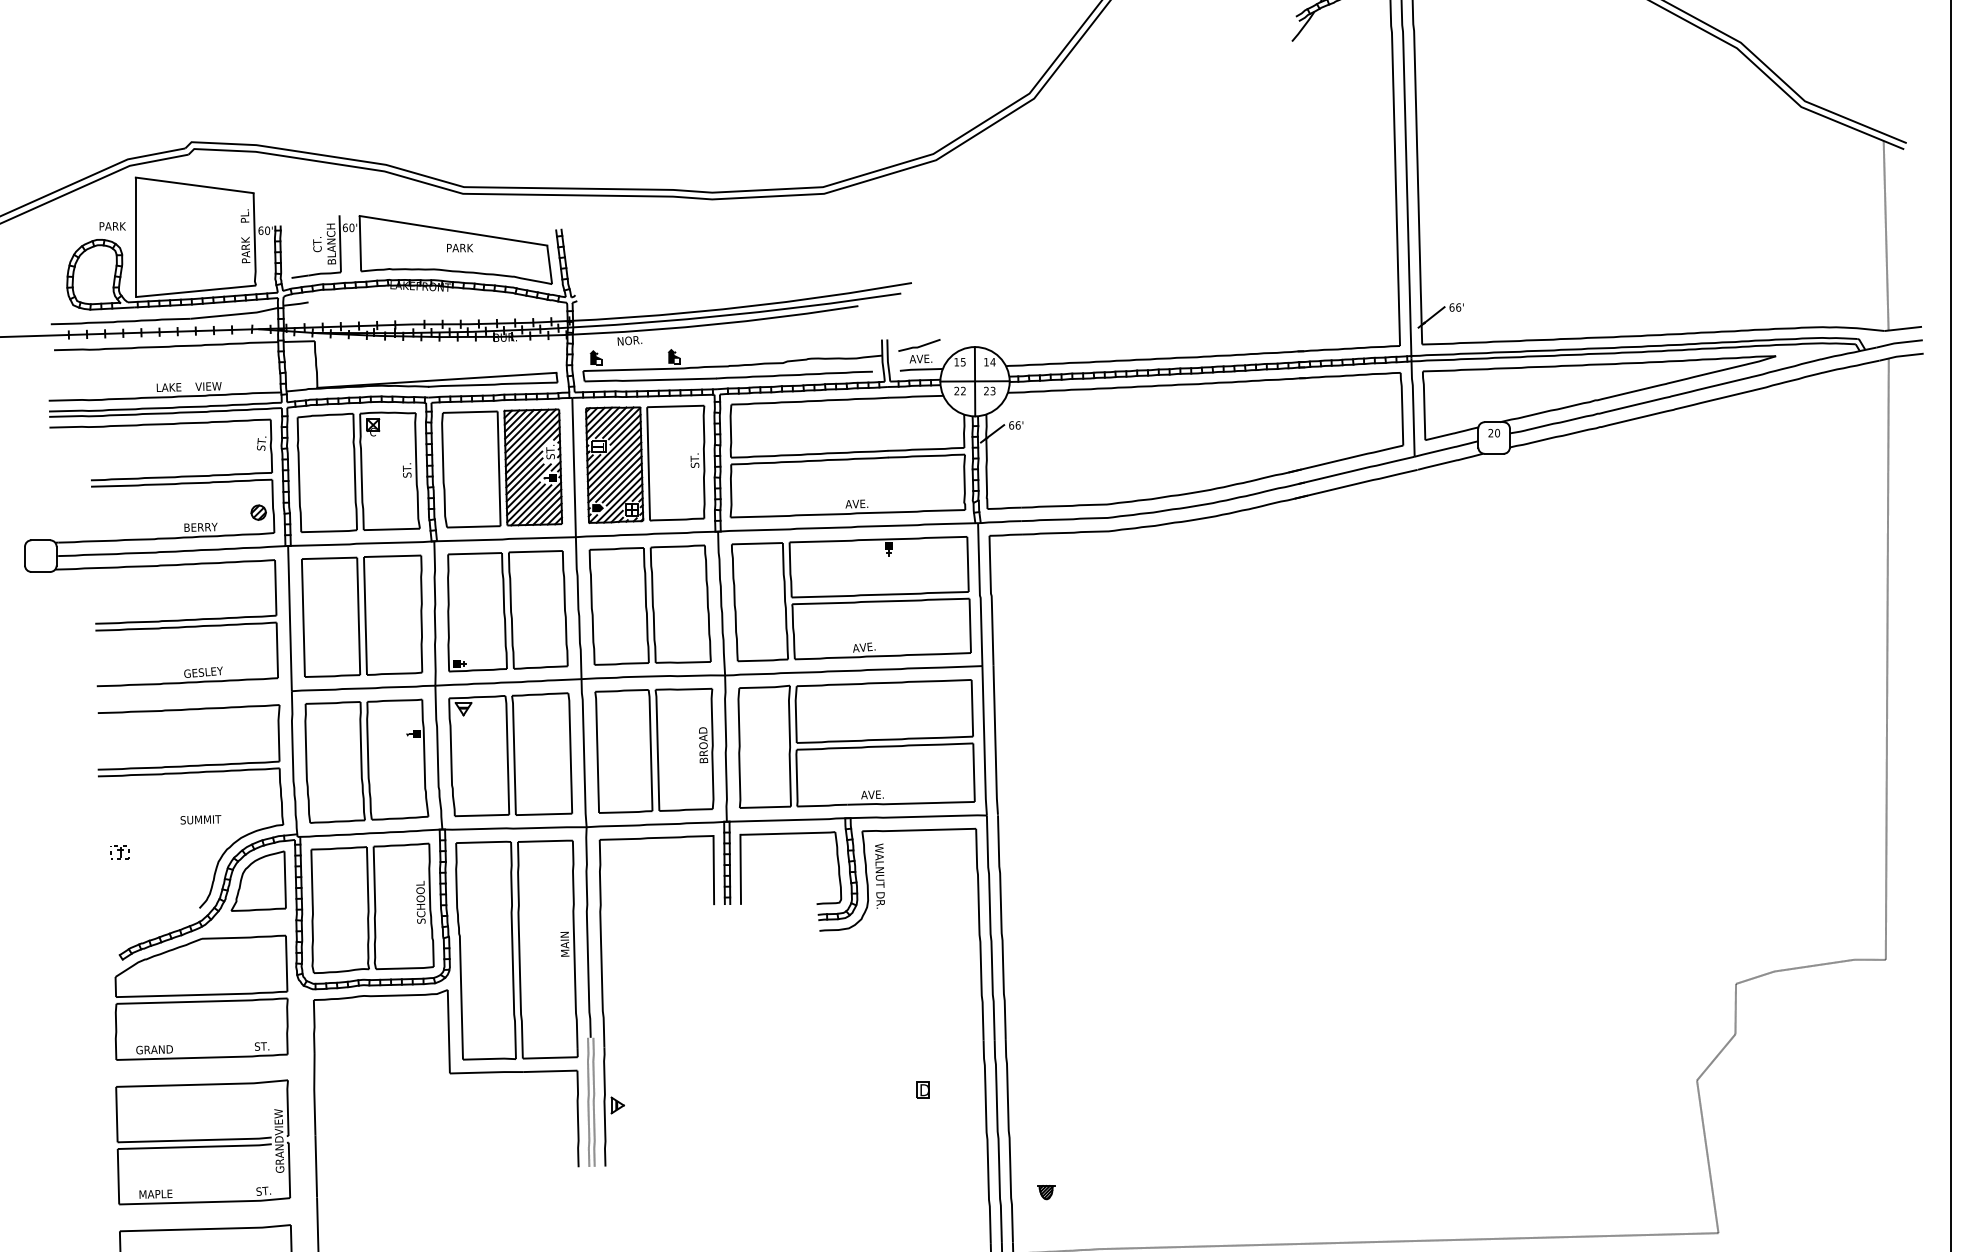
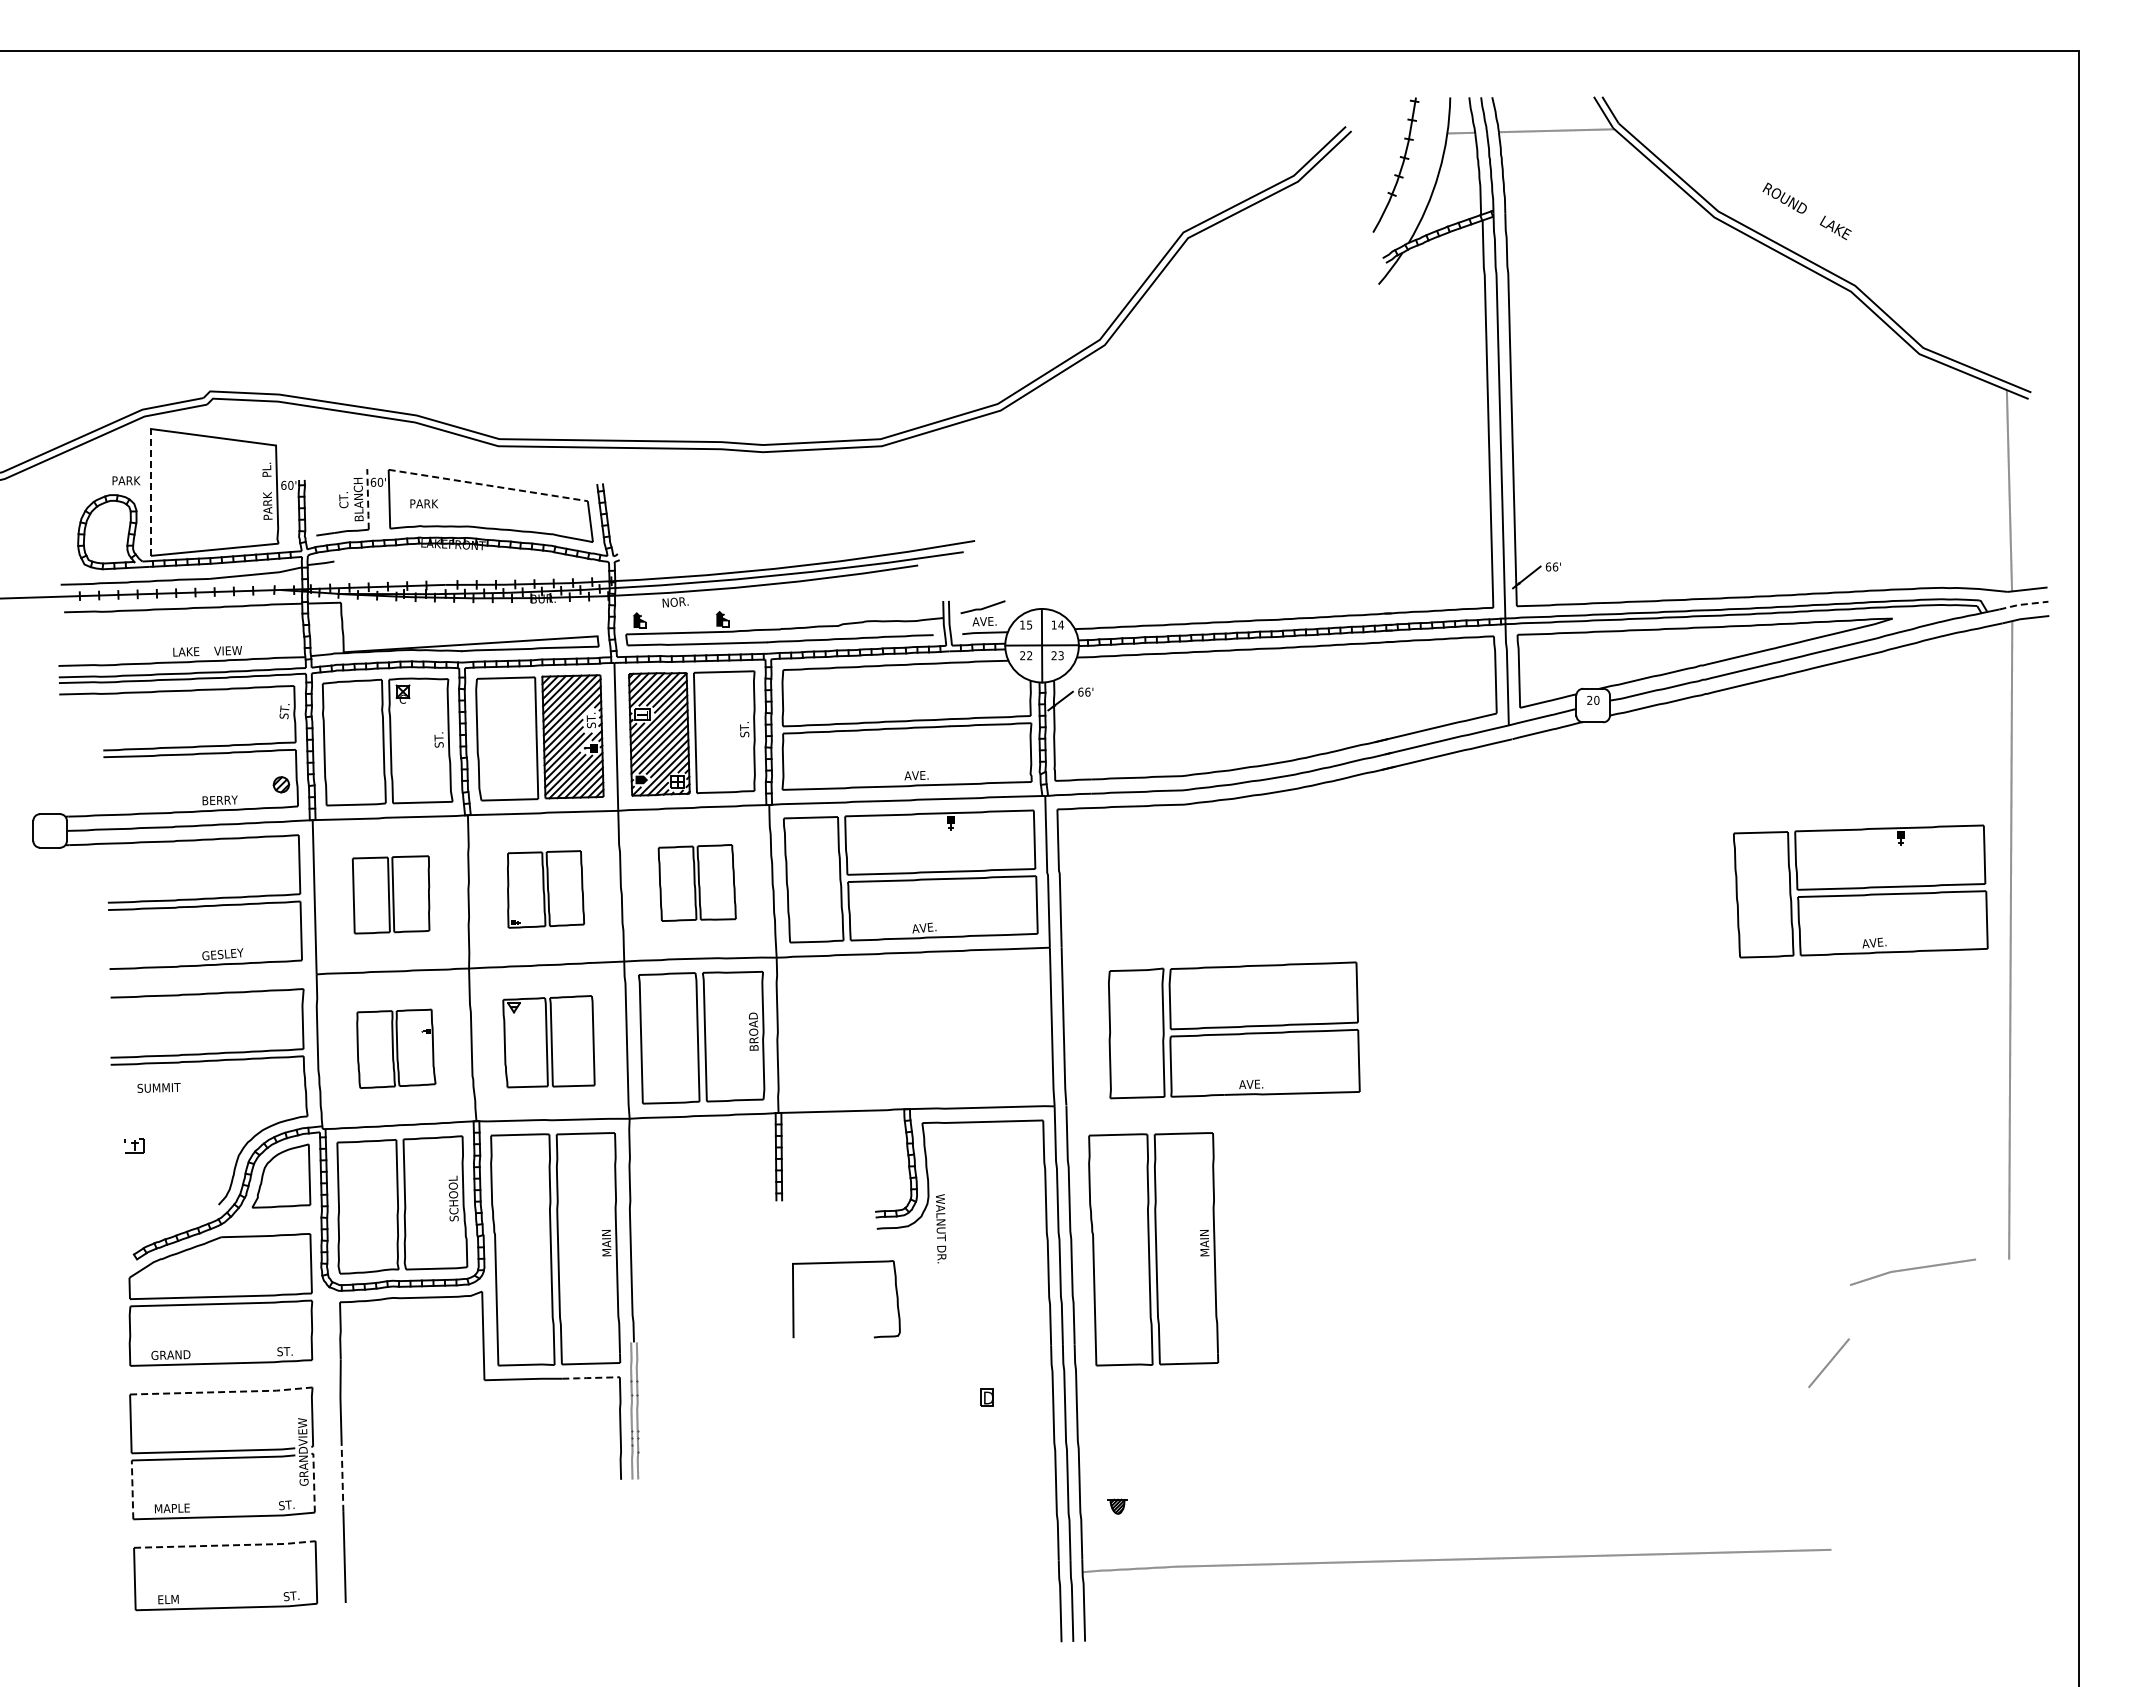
line: (453, 230) -> (488, 485), solid -> dashed
line: (135, 236) -> (150, 491), solid -> dashed
line: (340, 244) -> (368, 500), solid -> dashed
text: (460, 247) -> (424, 503), moved
line: (1898, 342) -> (2022, 604), solid -> dashed
part: (650, 604) -> (697, 882), size x0.6
part: (507, 611) -> (545, 889), size x0.6
part: (1745, 613) -> (1860, 891), added
part: (361, 615) -> (390, 894), size x0.6
part: (856, 744) -> (1234, 1030), moved
part: (510, 754) -> (548, 1041), size x0.7
part: (367, 761) -> (396, 1048), size x0.6
text: (200, 819) -> (158, 1087), moved
part: (790, 834) -> (846, 1263), moved
text: (880, 875) -> (941, 1228), moved
part: (1080, 950) -> (1153, 1249), added
line: (1870, 959) -> (1992, 1259), removed
part: (603, 1000) -> (647, 1302), removed
line: (1735, 1008) -> (1849, 1311), removed
line: (549, 1071) -> (590, 1378), solid -> dashed
line: (203, 1085) -> (222, 1392), solid -> dashed
line: (1707, 1156) -> (1819, 1468), removed
line: (316, 1165) -> (342, 1478), solid -> dashed
line: (289, 1169) -> (314, 1482), solid -> dashed
line: (118, 1176) -> (132, 1489), solid -> dashed
line: (206, 1229) -> (225, 1545), solid -> dashed

